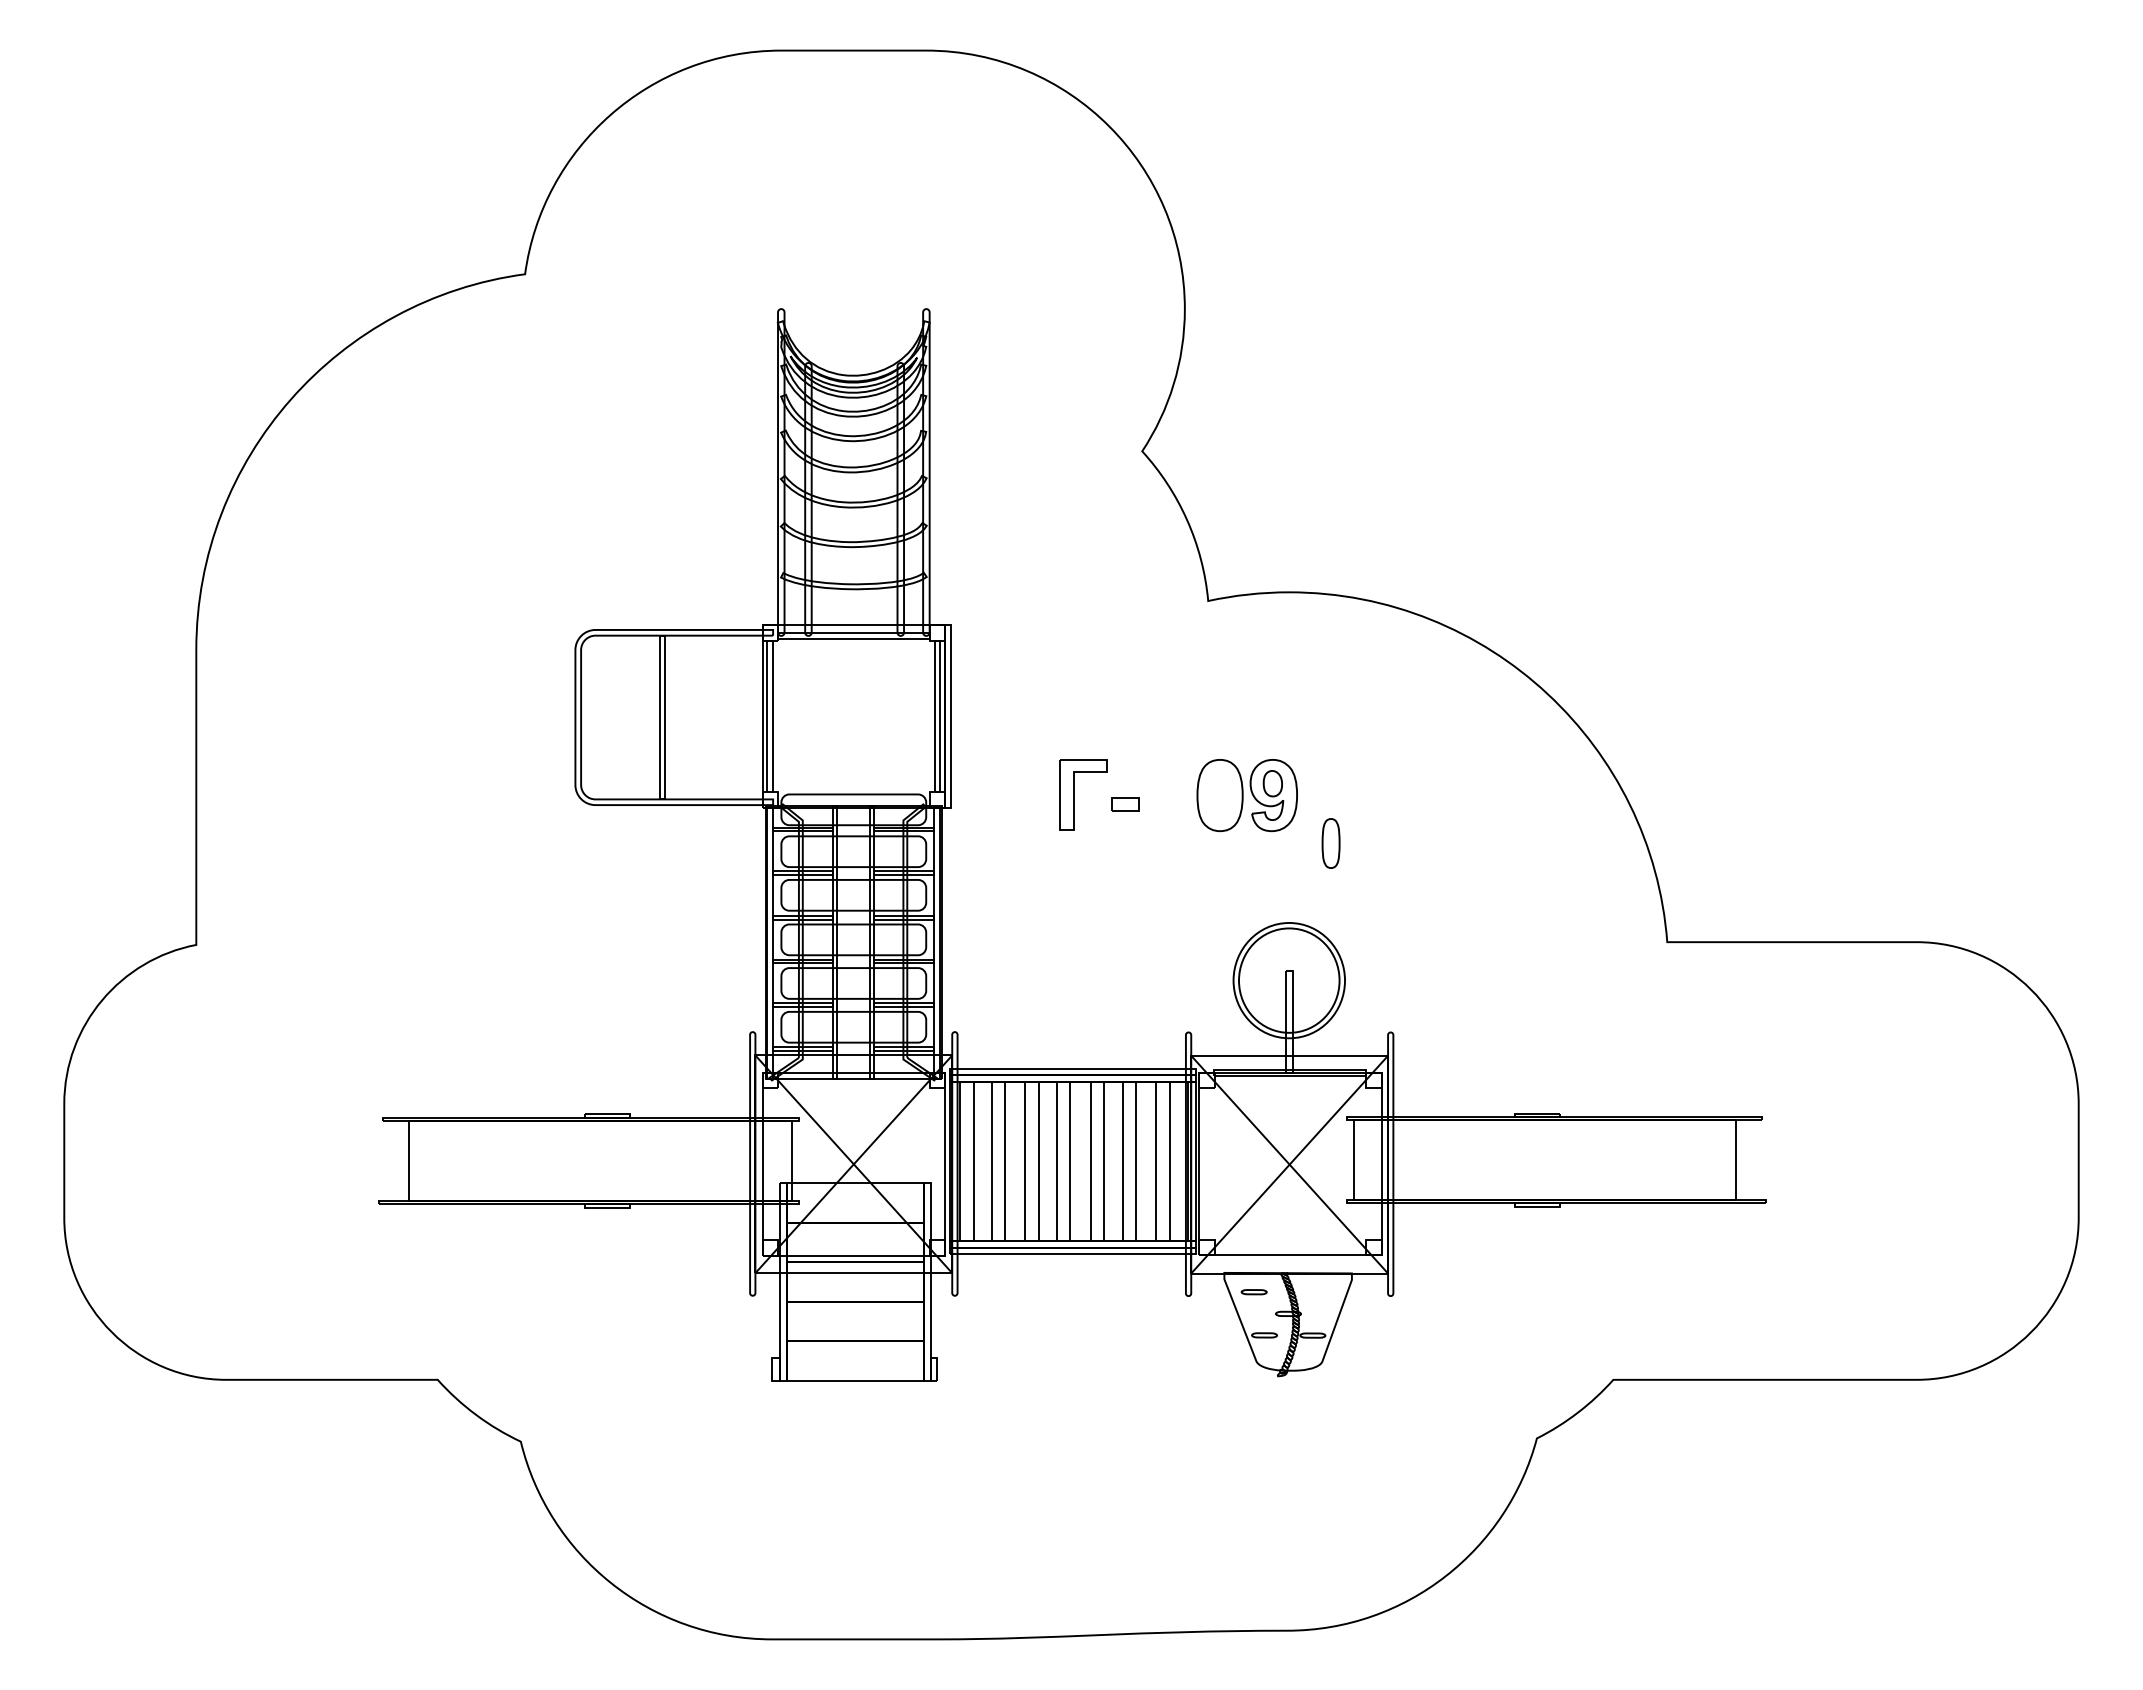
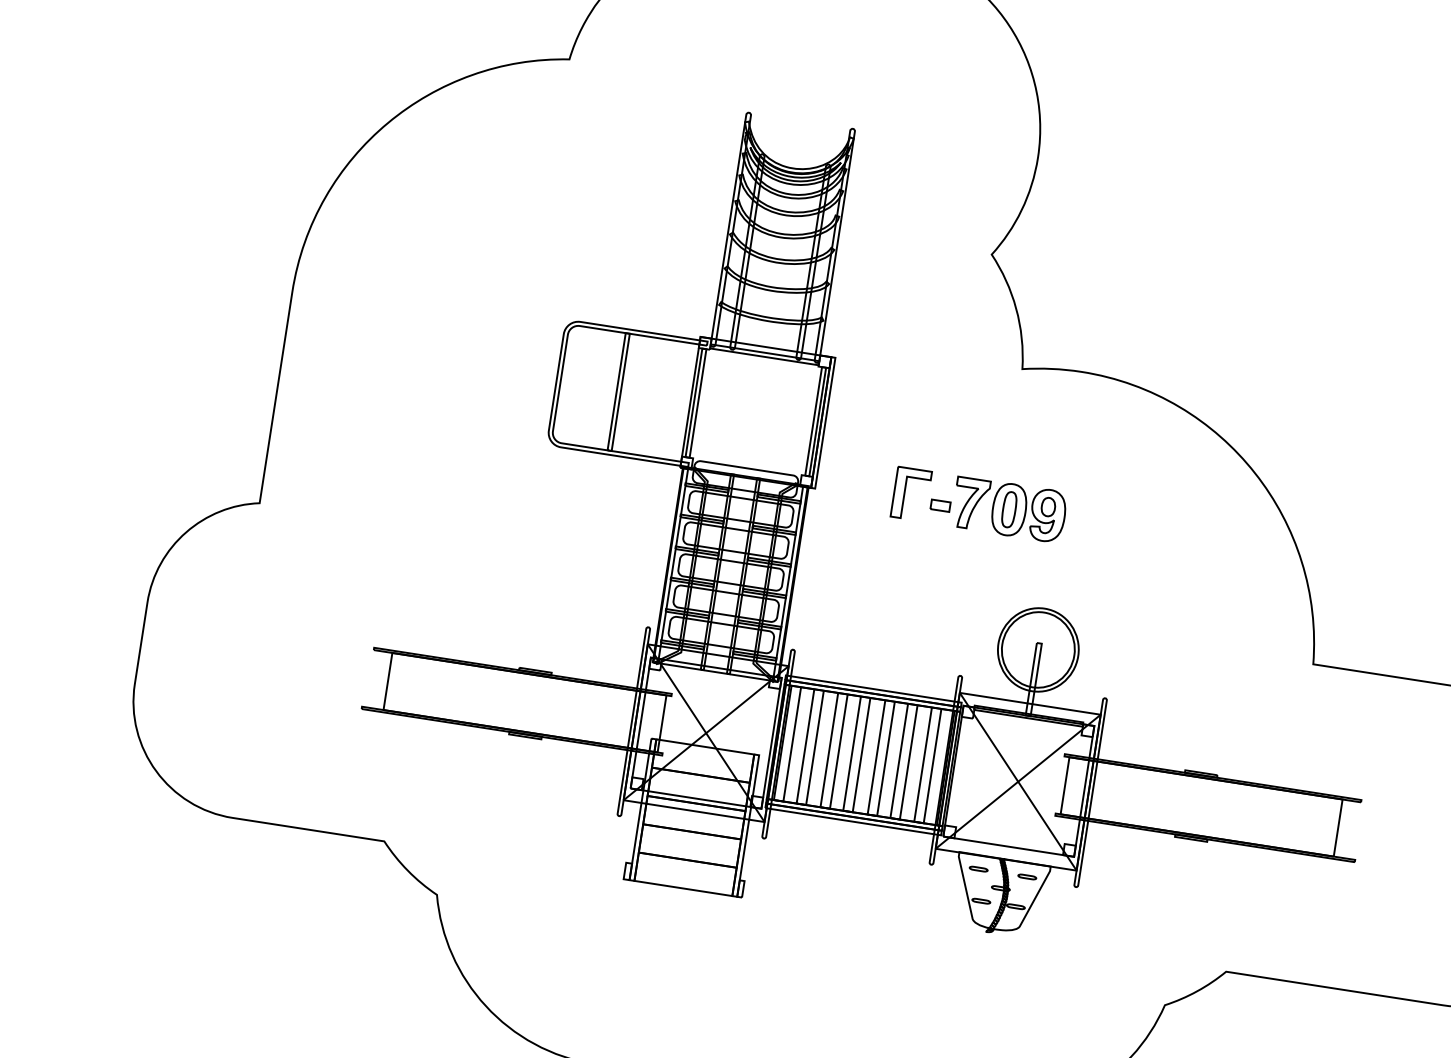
part: (1165, 795) -> (970, 503), added
part: (1330, 843) -> (1008, 509), moved
part: (1321, 1292) -> (1026, 876), added

